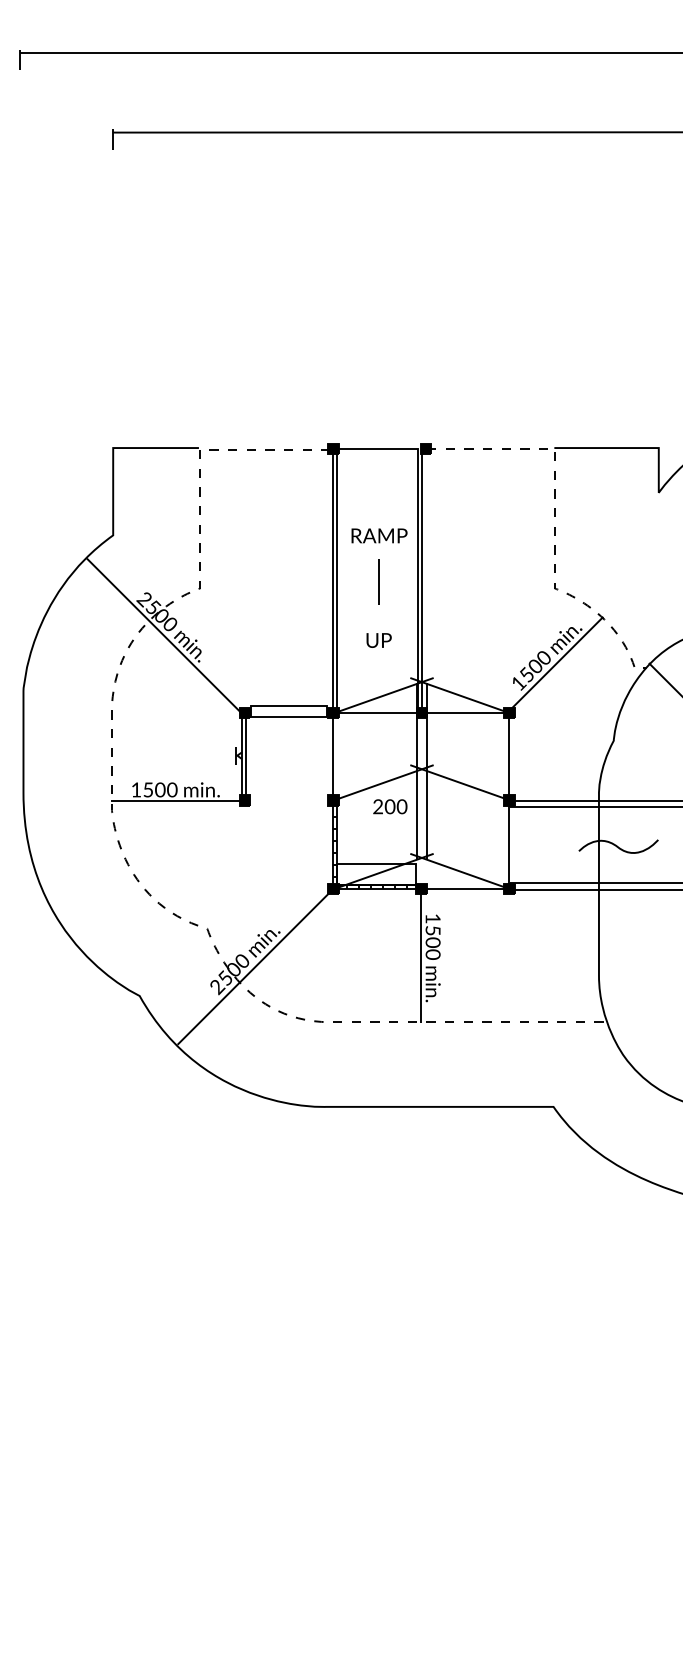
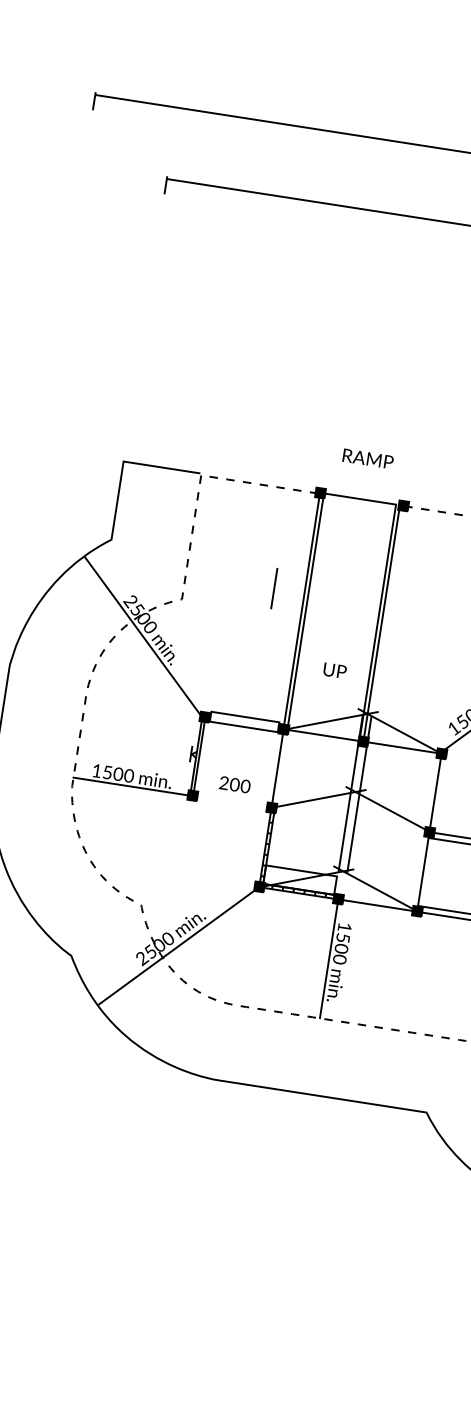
text: (379, 535) -> (368, 458), moved
line: (378, 581) -> (273, 587), moved
text: (390, 806) -> (235, 784), moved

